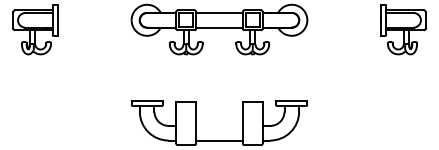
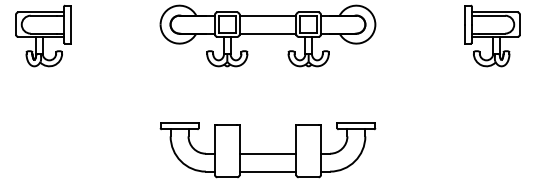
line: (219, 125) -> (267, 153), added

